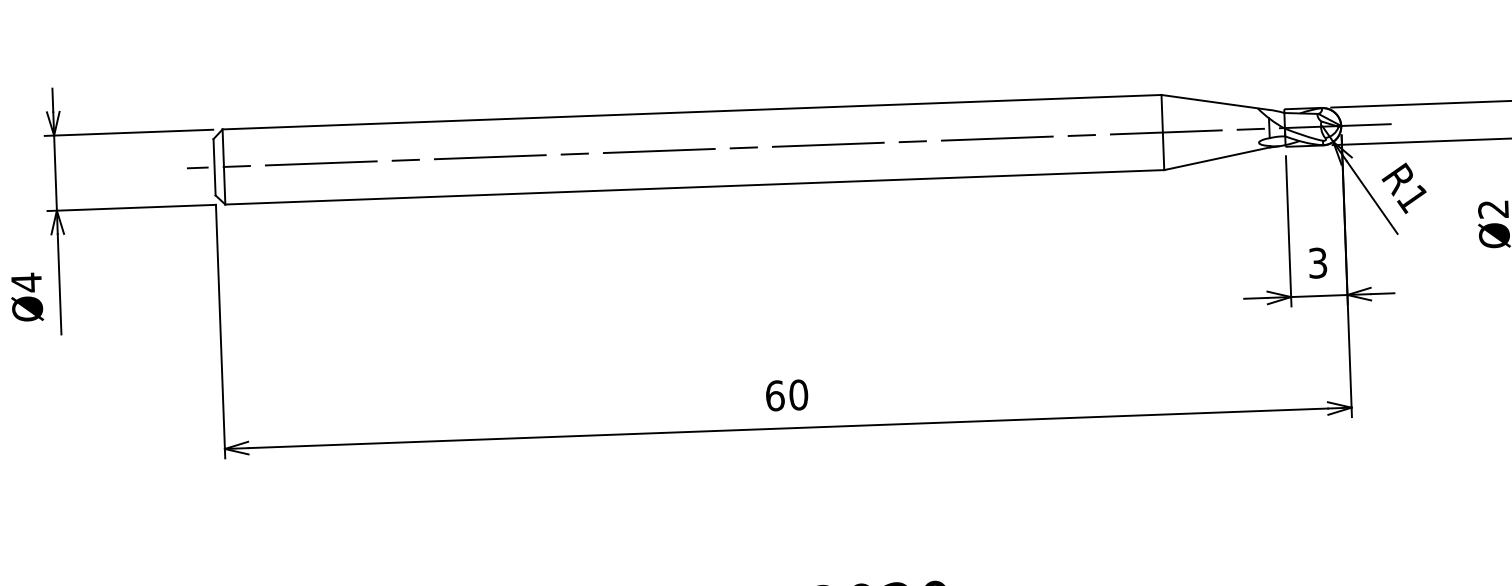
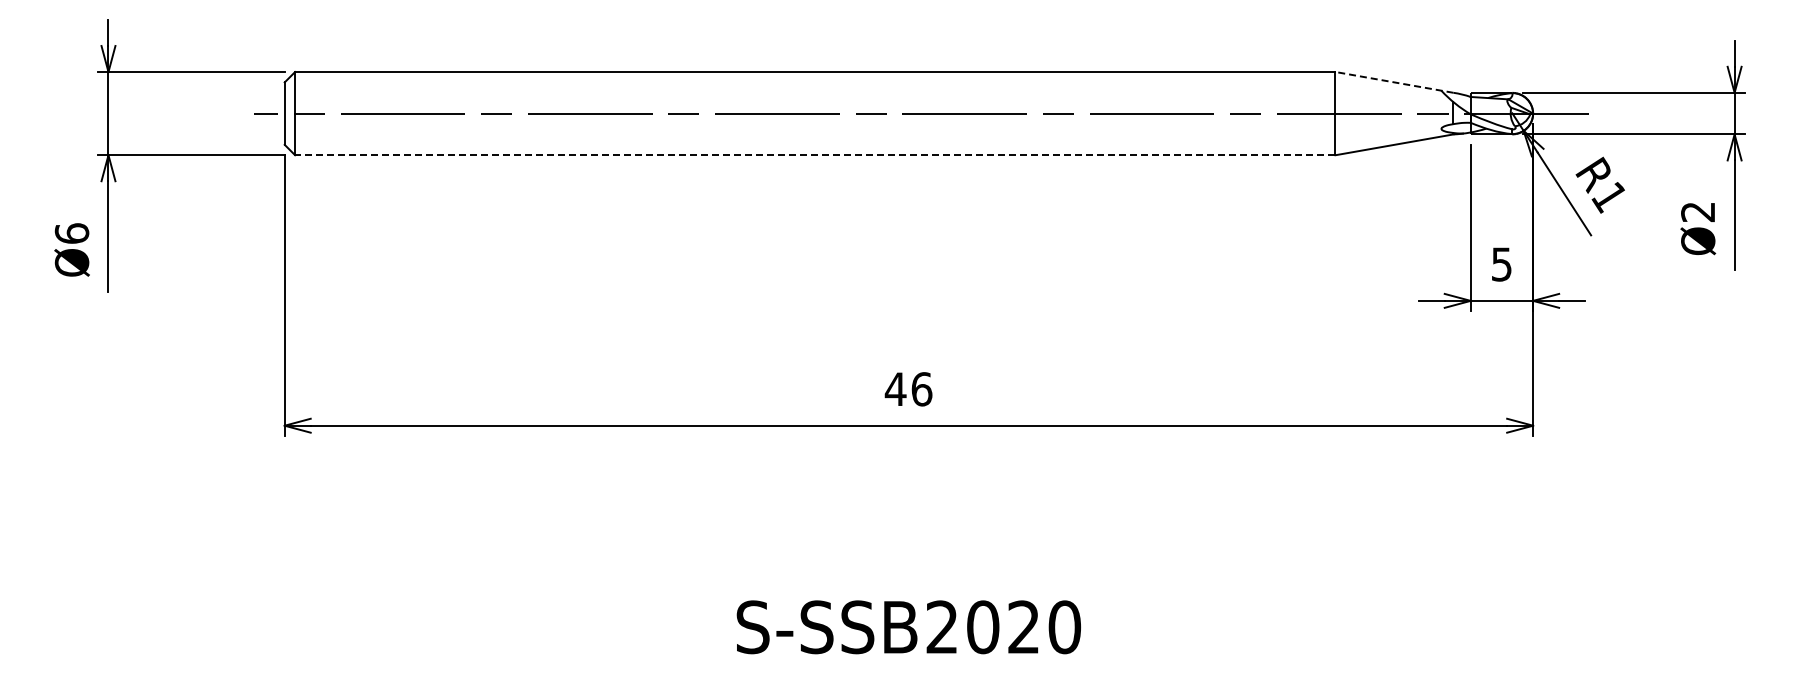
line: (1215, 102) -> (1394, 82), solid -> dashed
line: (694, 187) -> (814, 155), solid -> dashed
text: (1317, 263) -> (1501, 264), 3 -> 5
text: (26, 282) -> (71, 233), Ø4 -> Ø6
text: (786, 395) -> (908, 389), 60 -> 46

